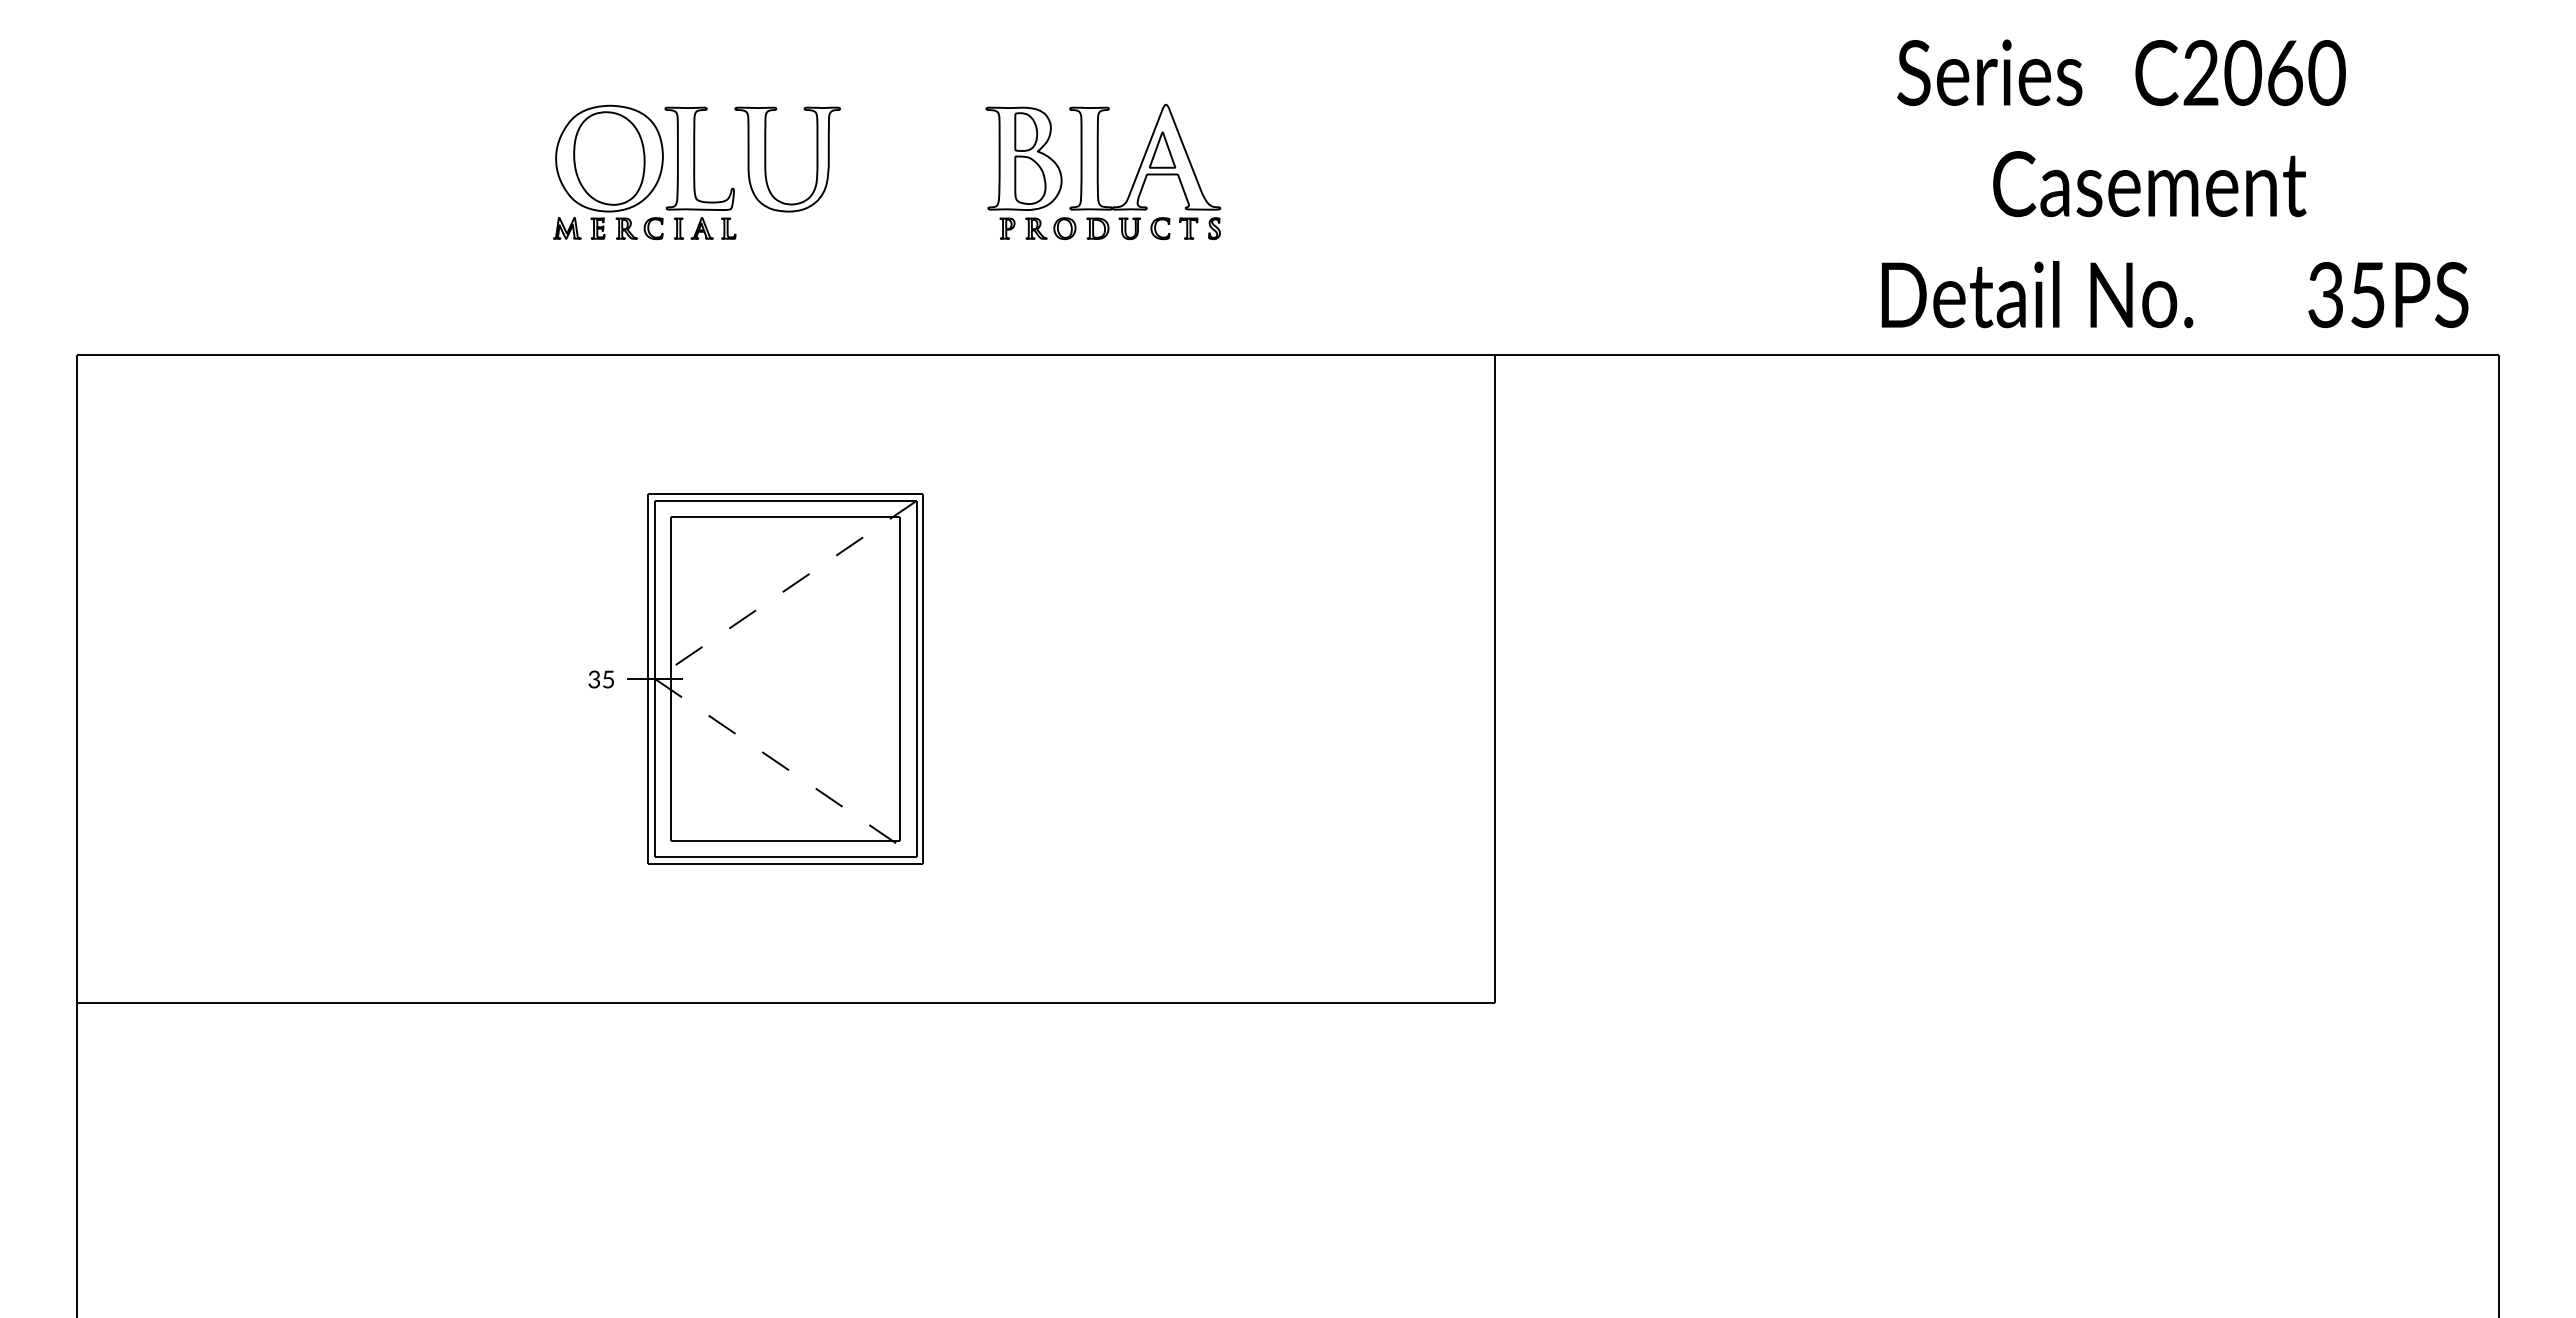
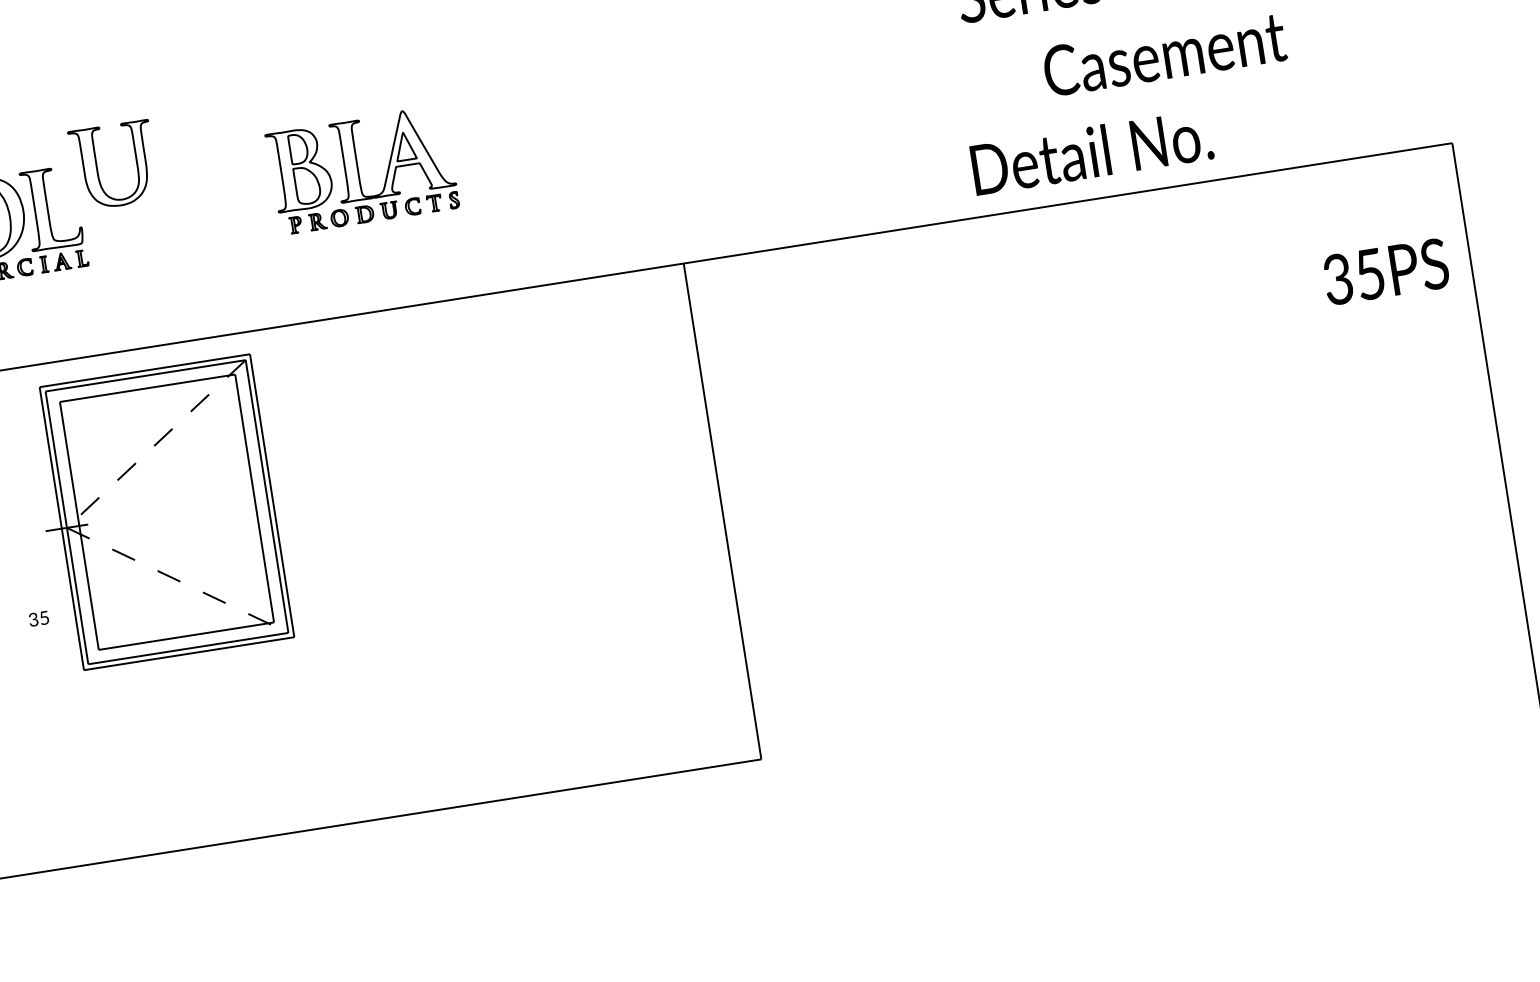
part: (766, 159) -> (97, 168), moved
text: (2388, 295) -> (1386, 272), moved
part: (775, 678) -> (158, 513), moved

